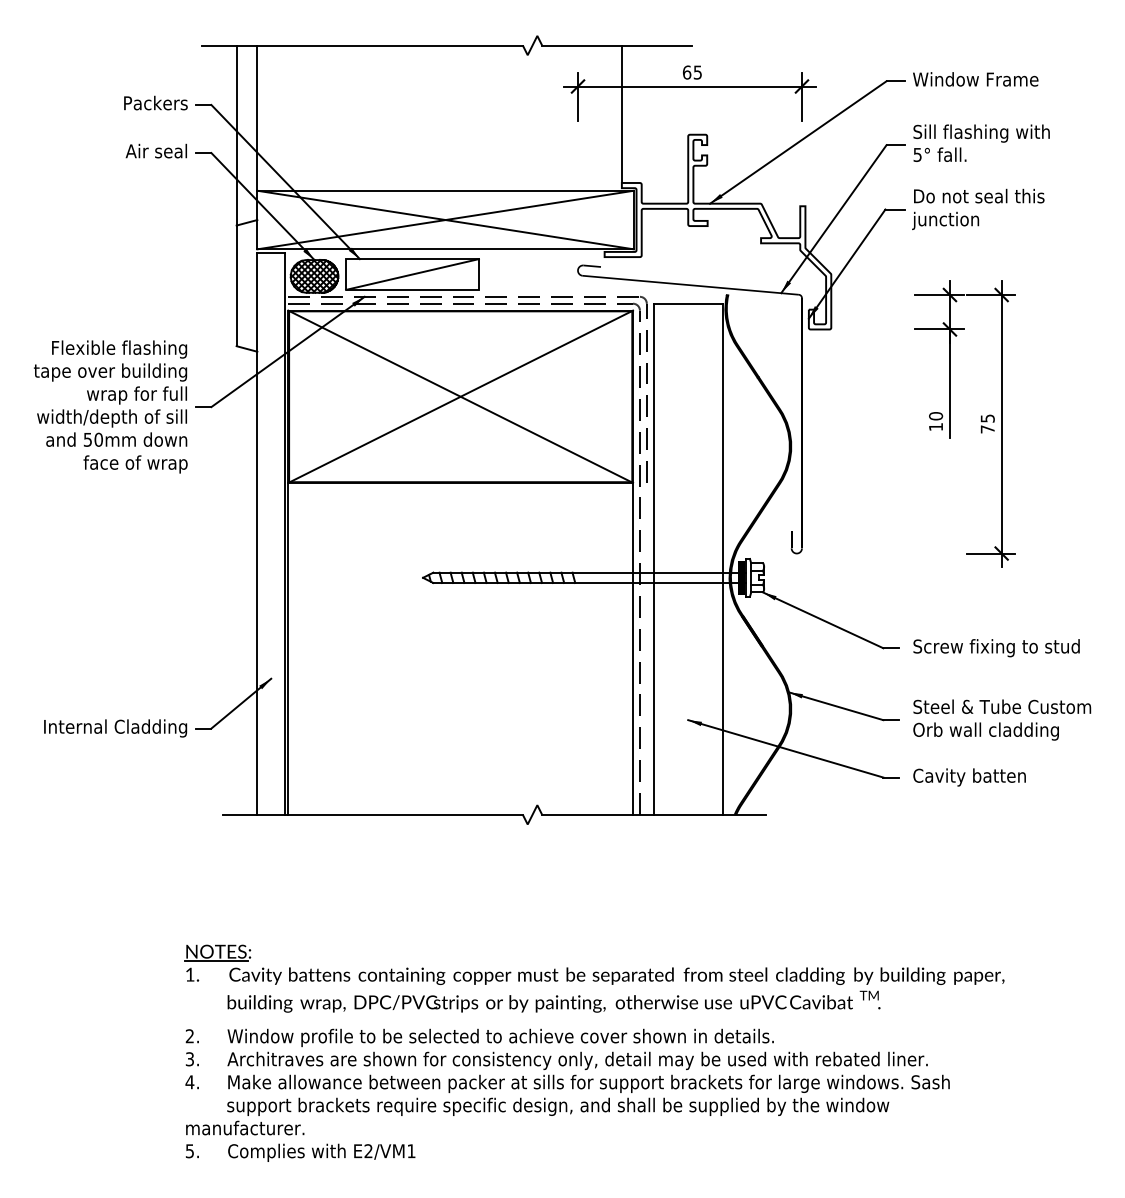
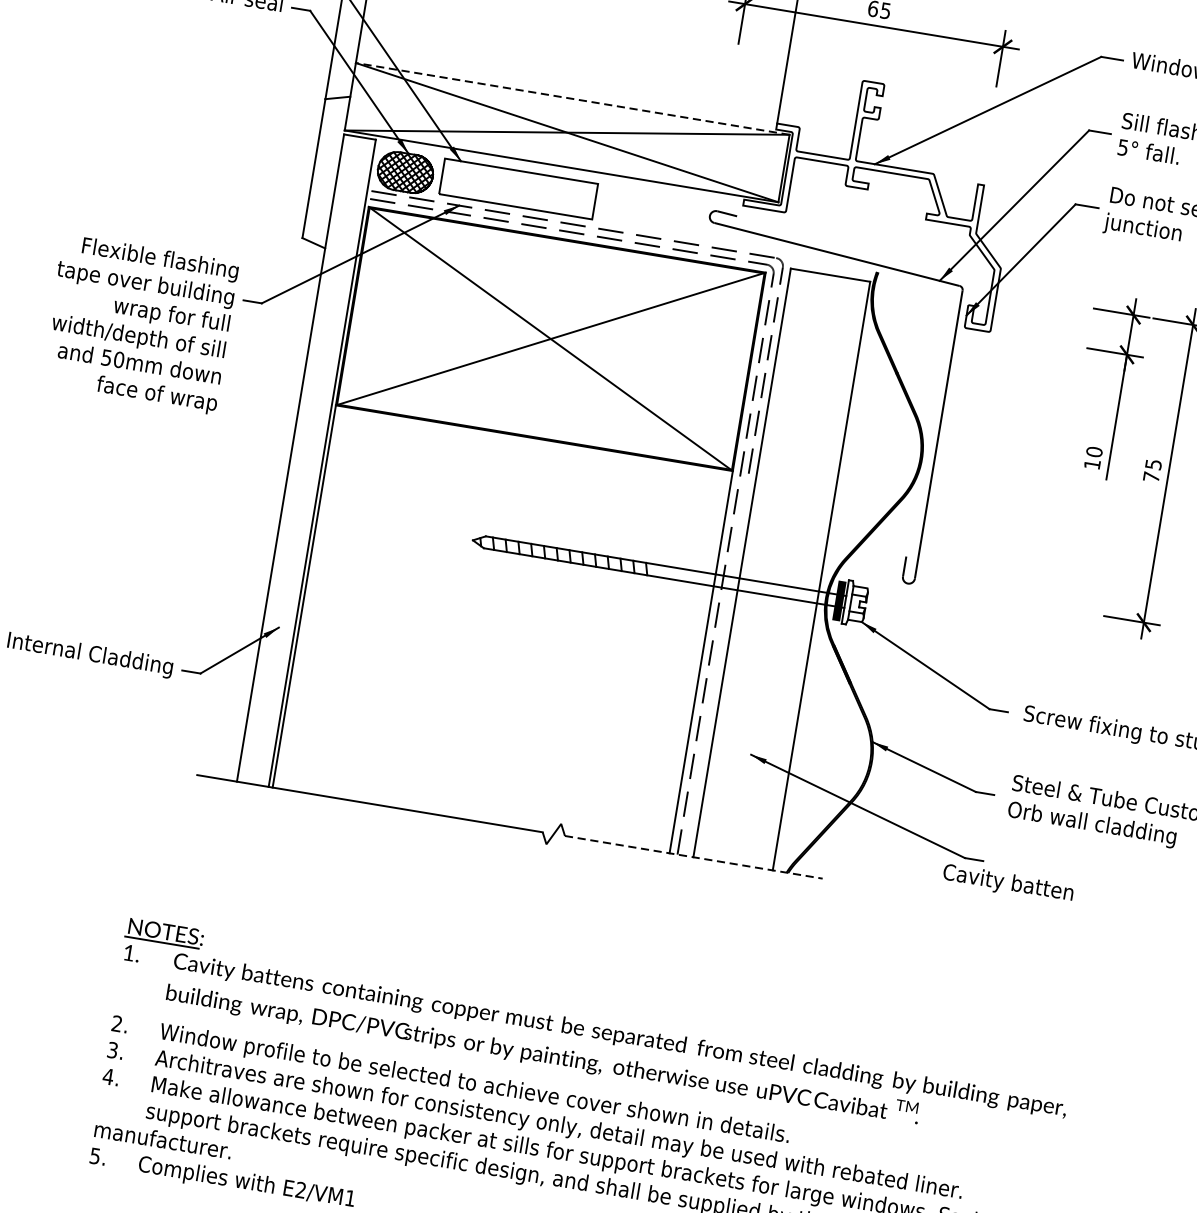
line: (445, 190) -> (572, 98), solid -> dashed
line: (412, 274) -> (518, 189), removed
text: (110, 406) -> (139, 323), moved
text: (969, 777) -> (1008, 884), moved
line: (654, 814) -> (694, 856), solid -> dashed

